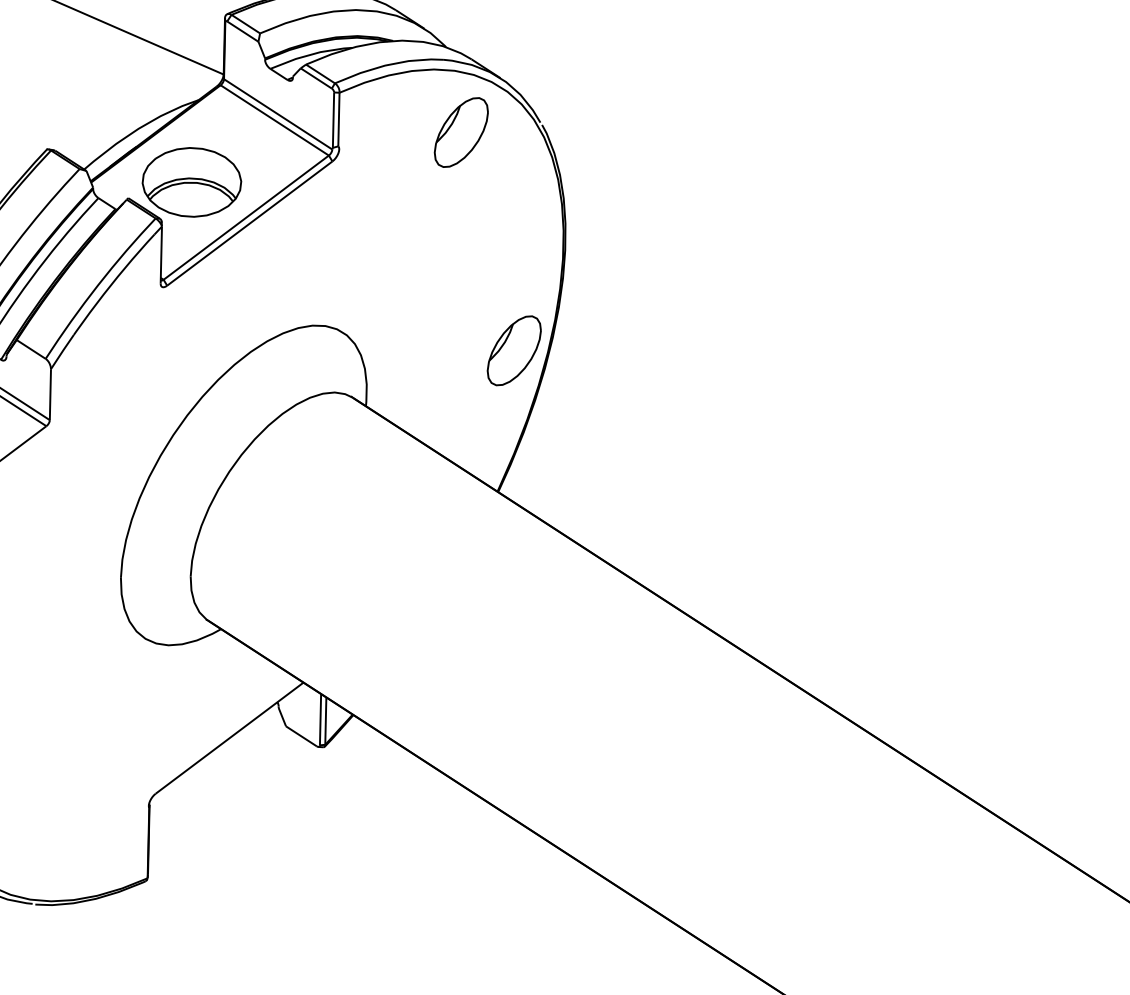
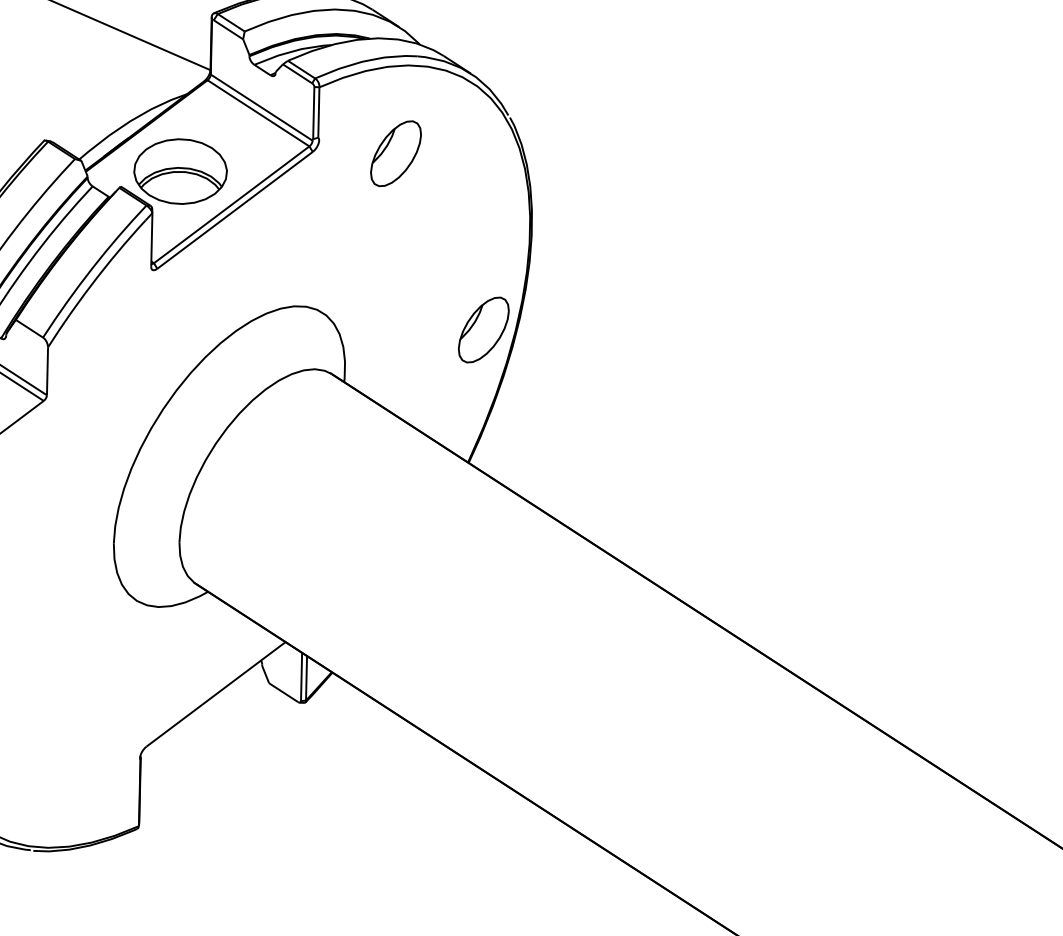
part: (460, 132) -> (395, 153), moved

